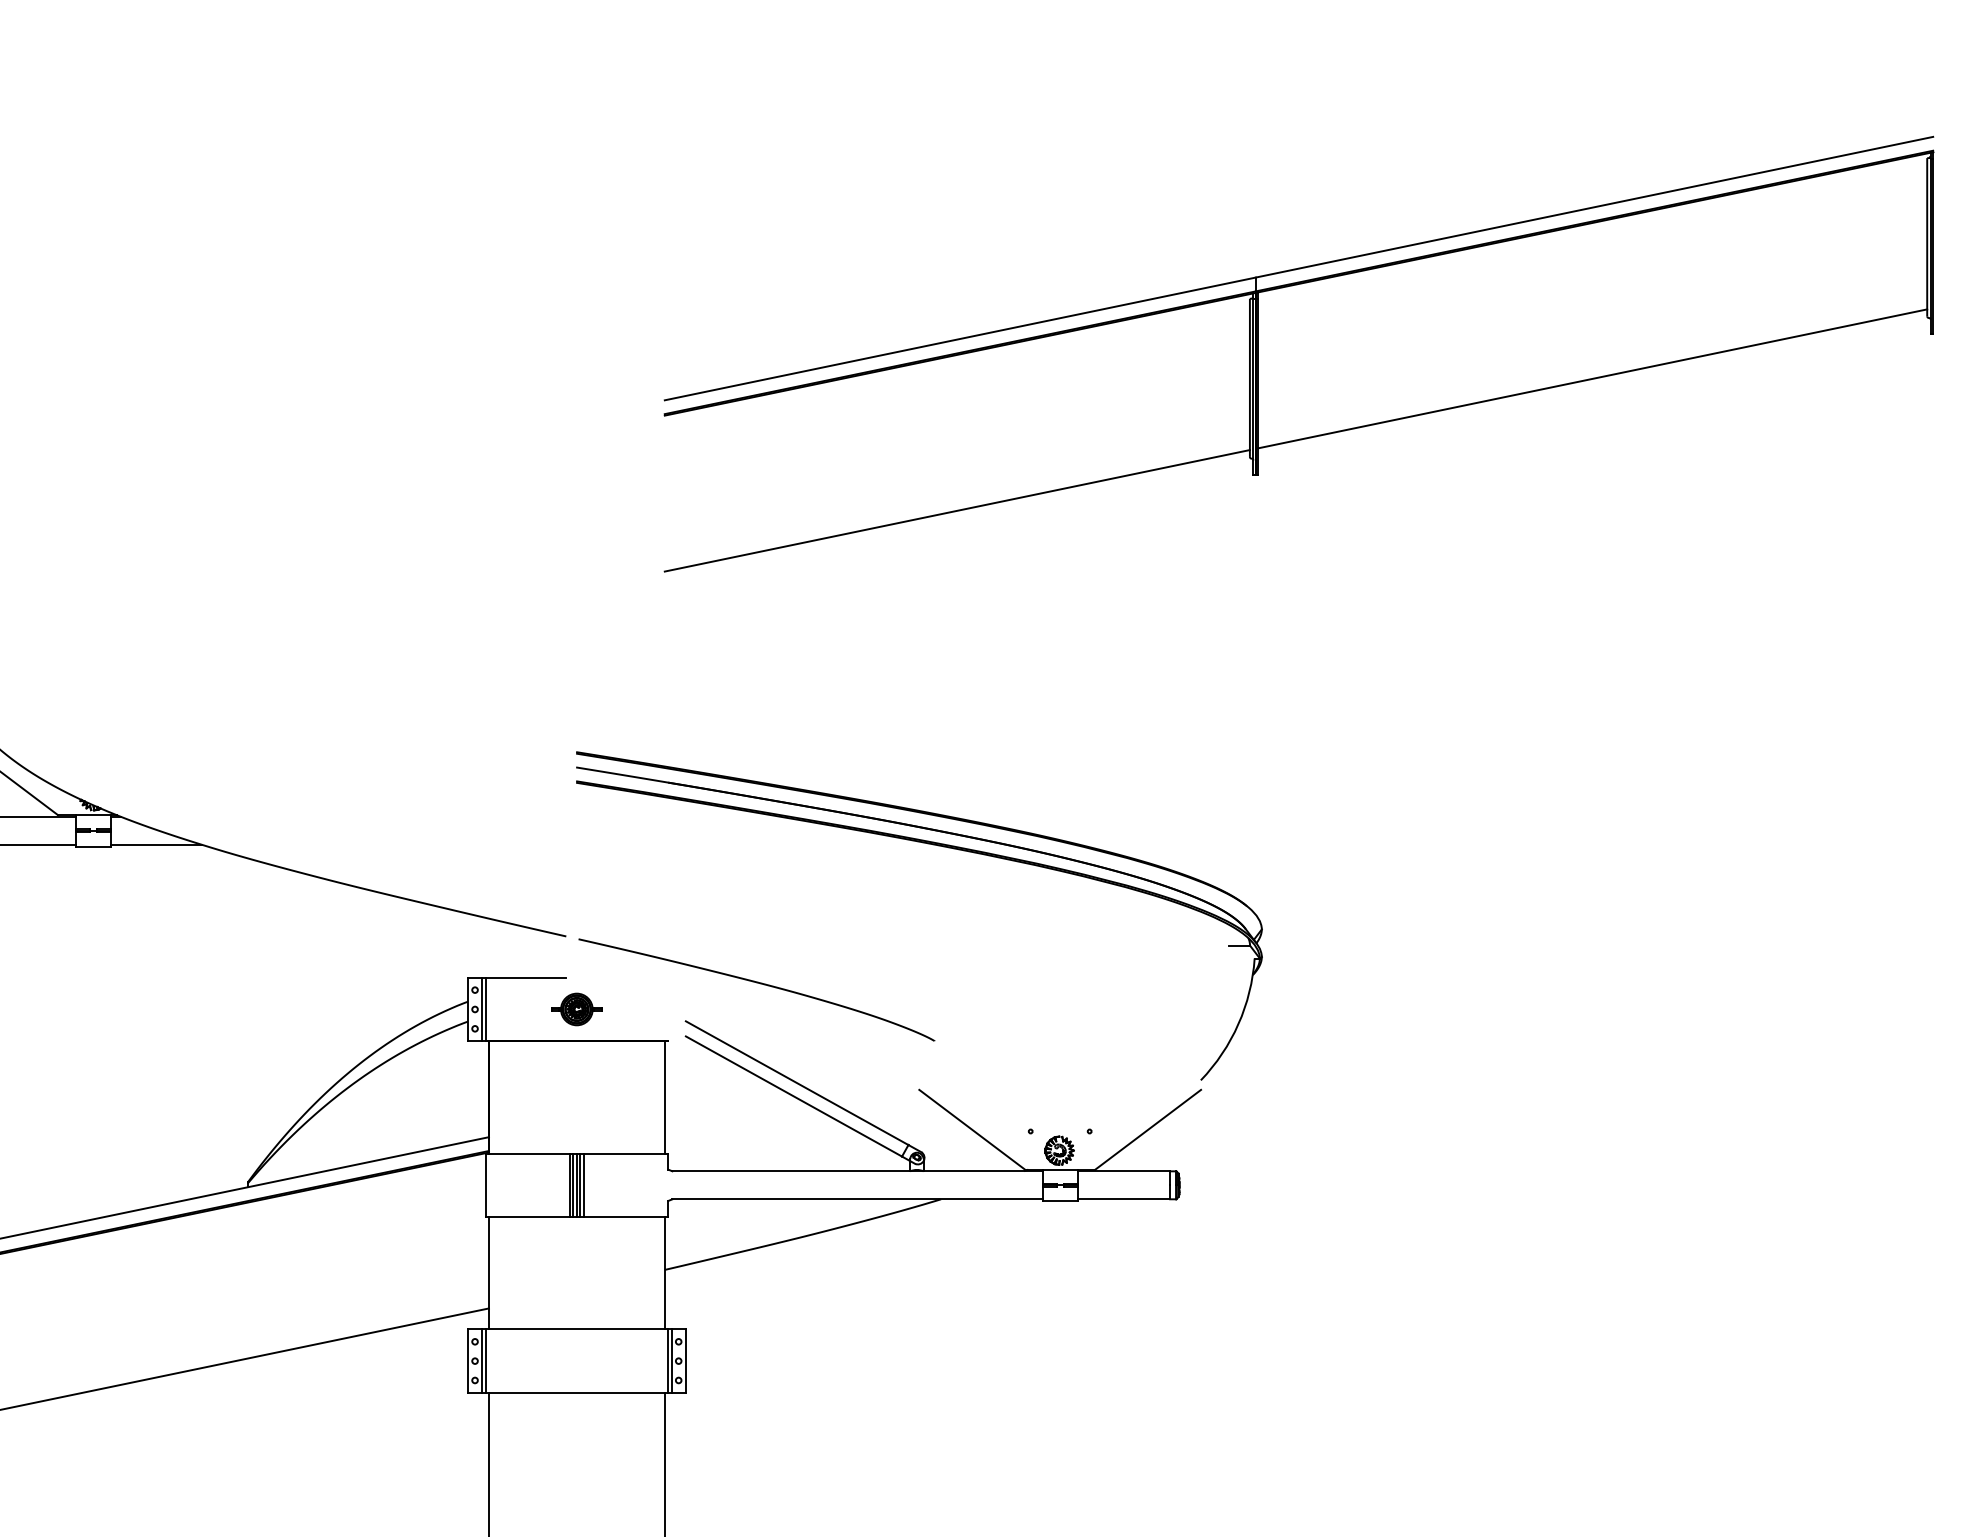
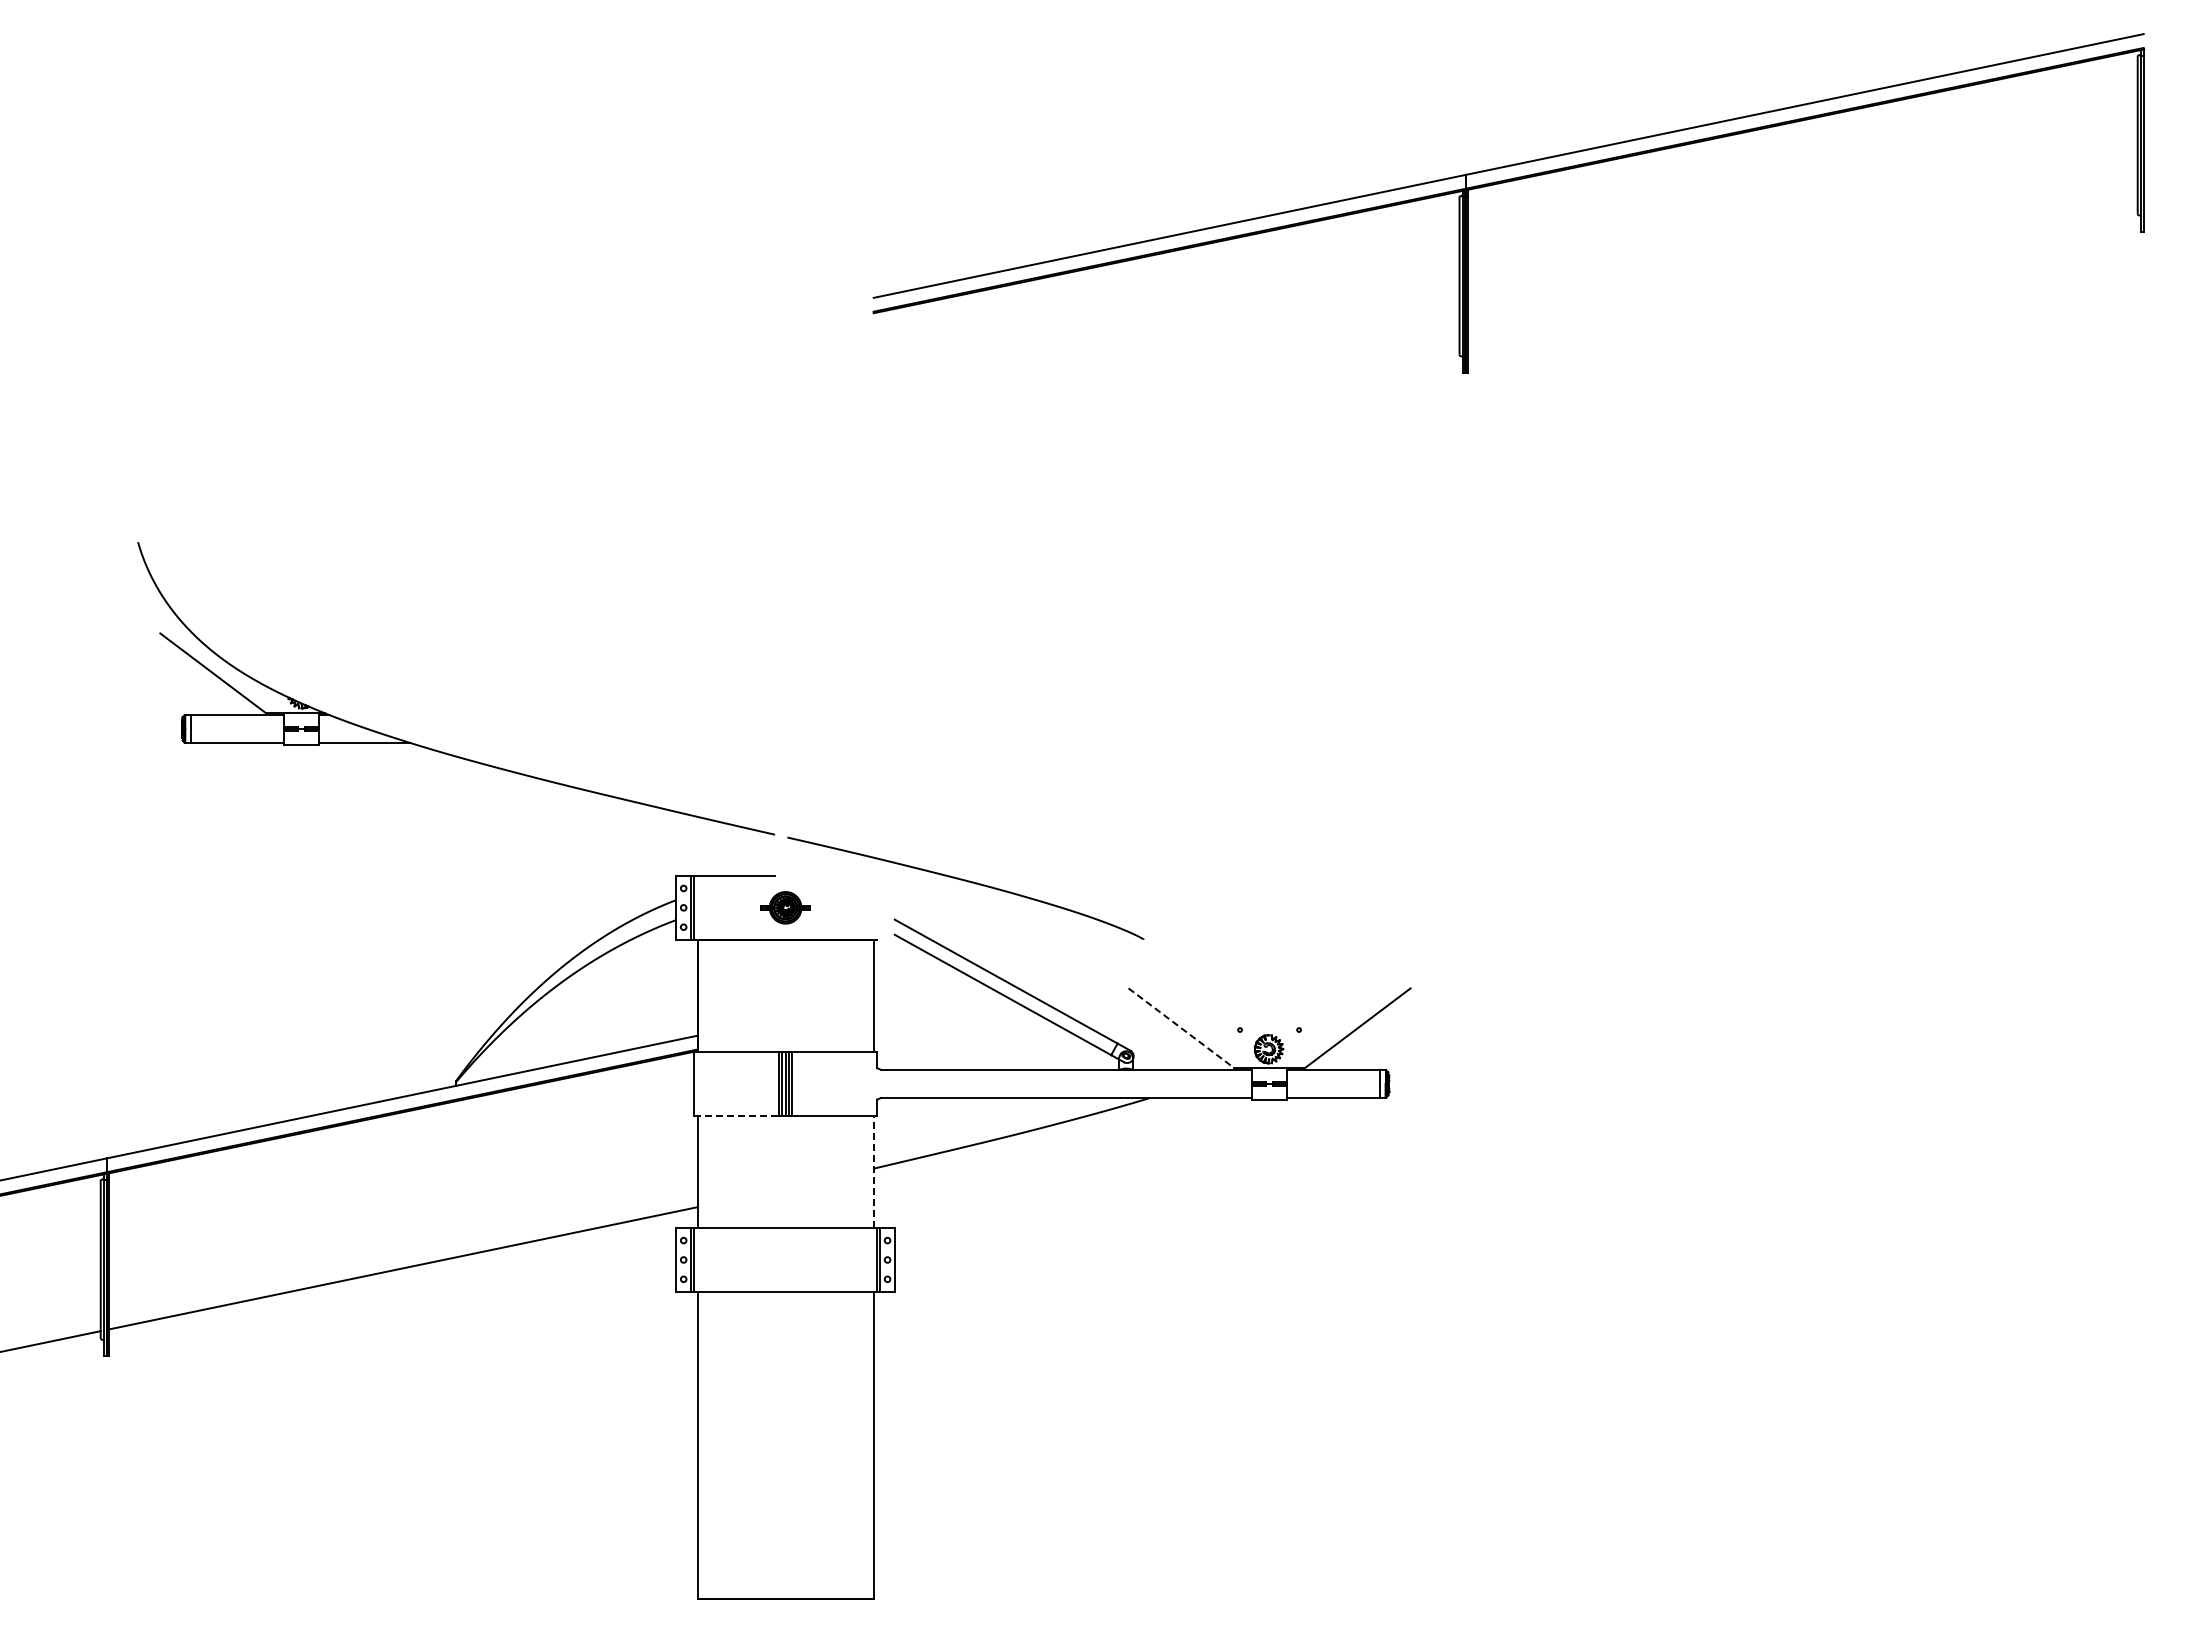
line: (1592, 377) -> (1802, 275), removed
line: (957, 510) -> (1166, 408), removed
part: (932, 845) -> (1141, 743), removed
line: (972, 1129) -> (1181, 1028), solid -> dashed
line: (528, 1216) -> (737, 1115), solid -> dashed
line: (664, 1272) -> (873, 1171), solid -> dashed

